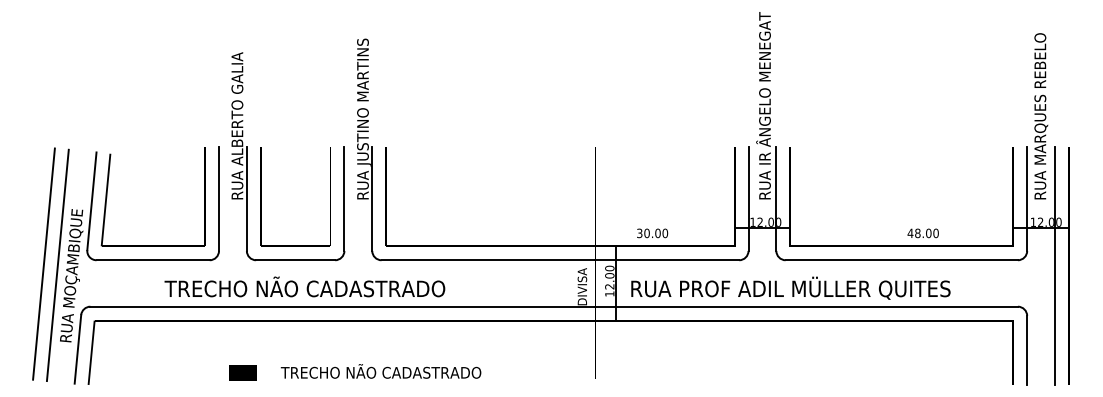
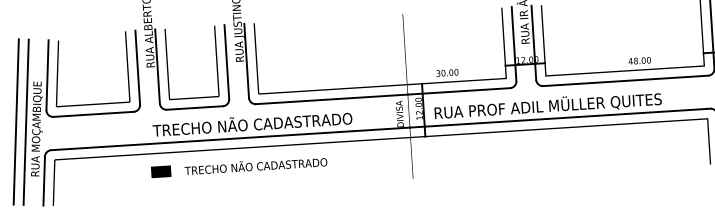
text: (304, 286) -> (252, 123), moved
text: (380, 371) -> (255, 165), moved
line: (242, 372) -> (161, 171), moved

